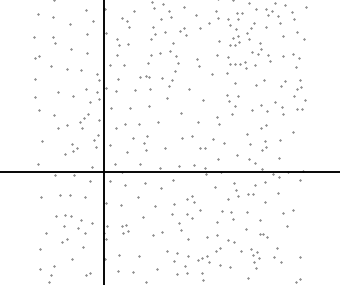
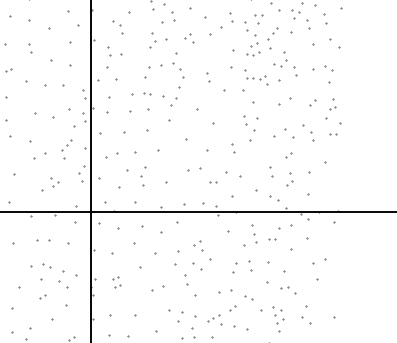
part: (144, 76) -> (141, 93), size x1.67
part: (249, 139) -> (271, 171), size x0.62
part: (219, 217) -> (234, 268), size x0.62
part: (263, 235) -> (288, 290), size x1.67

